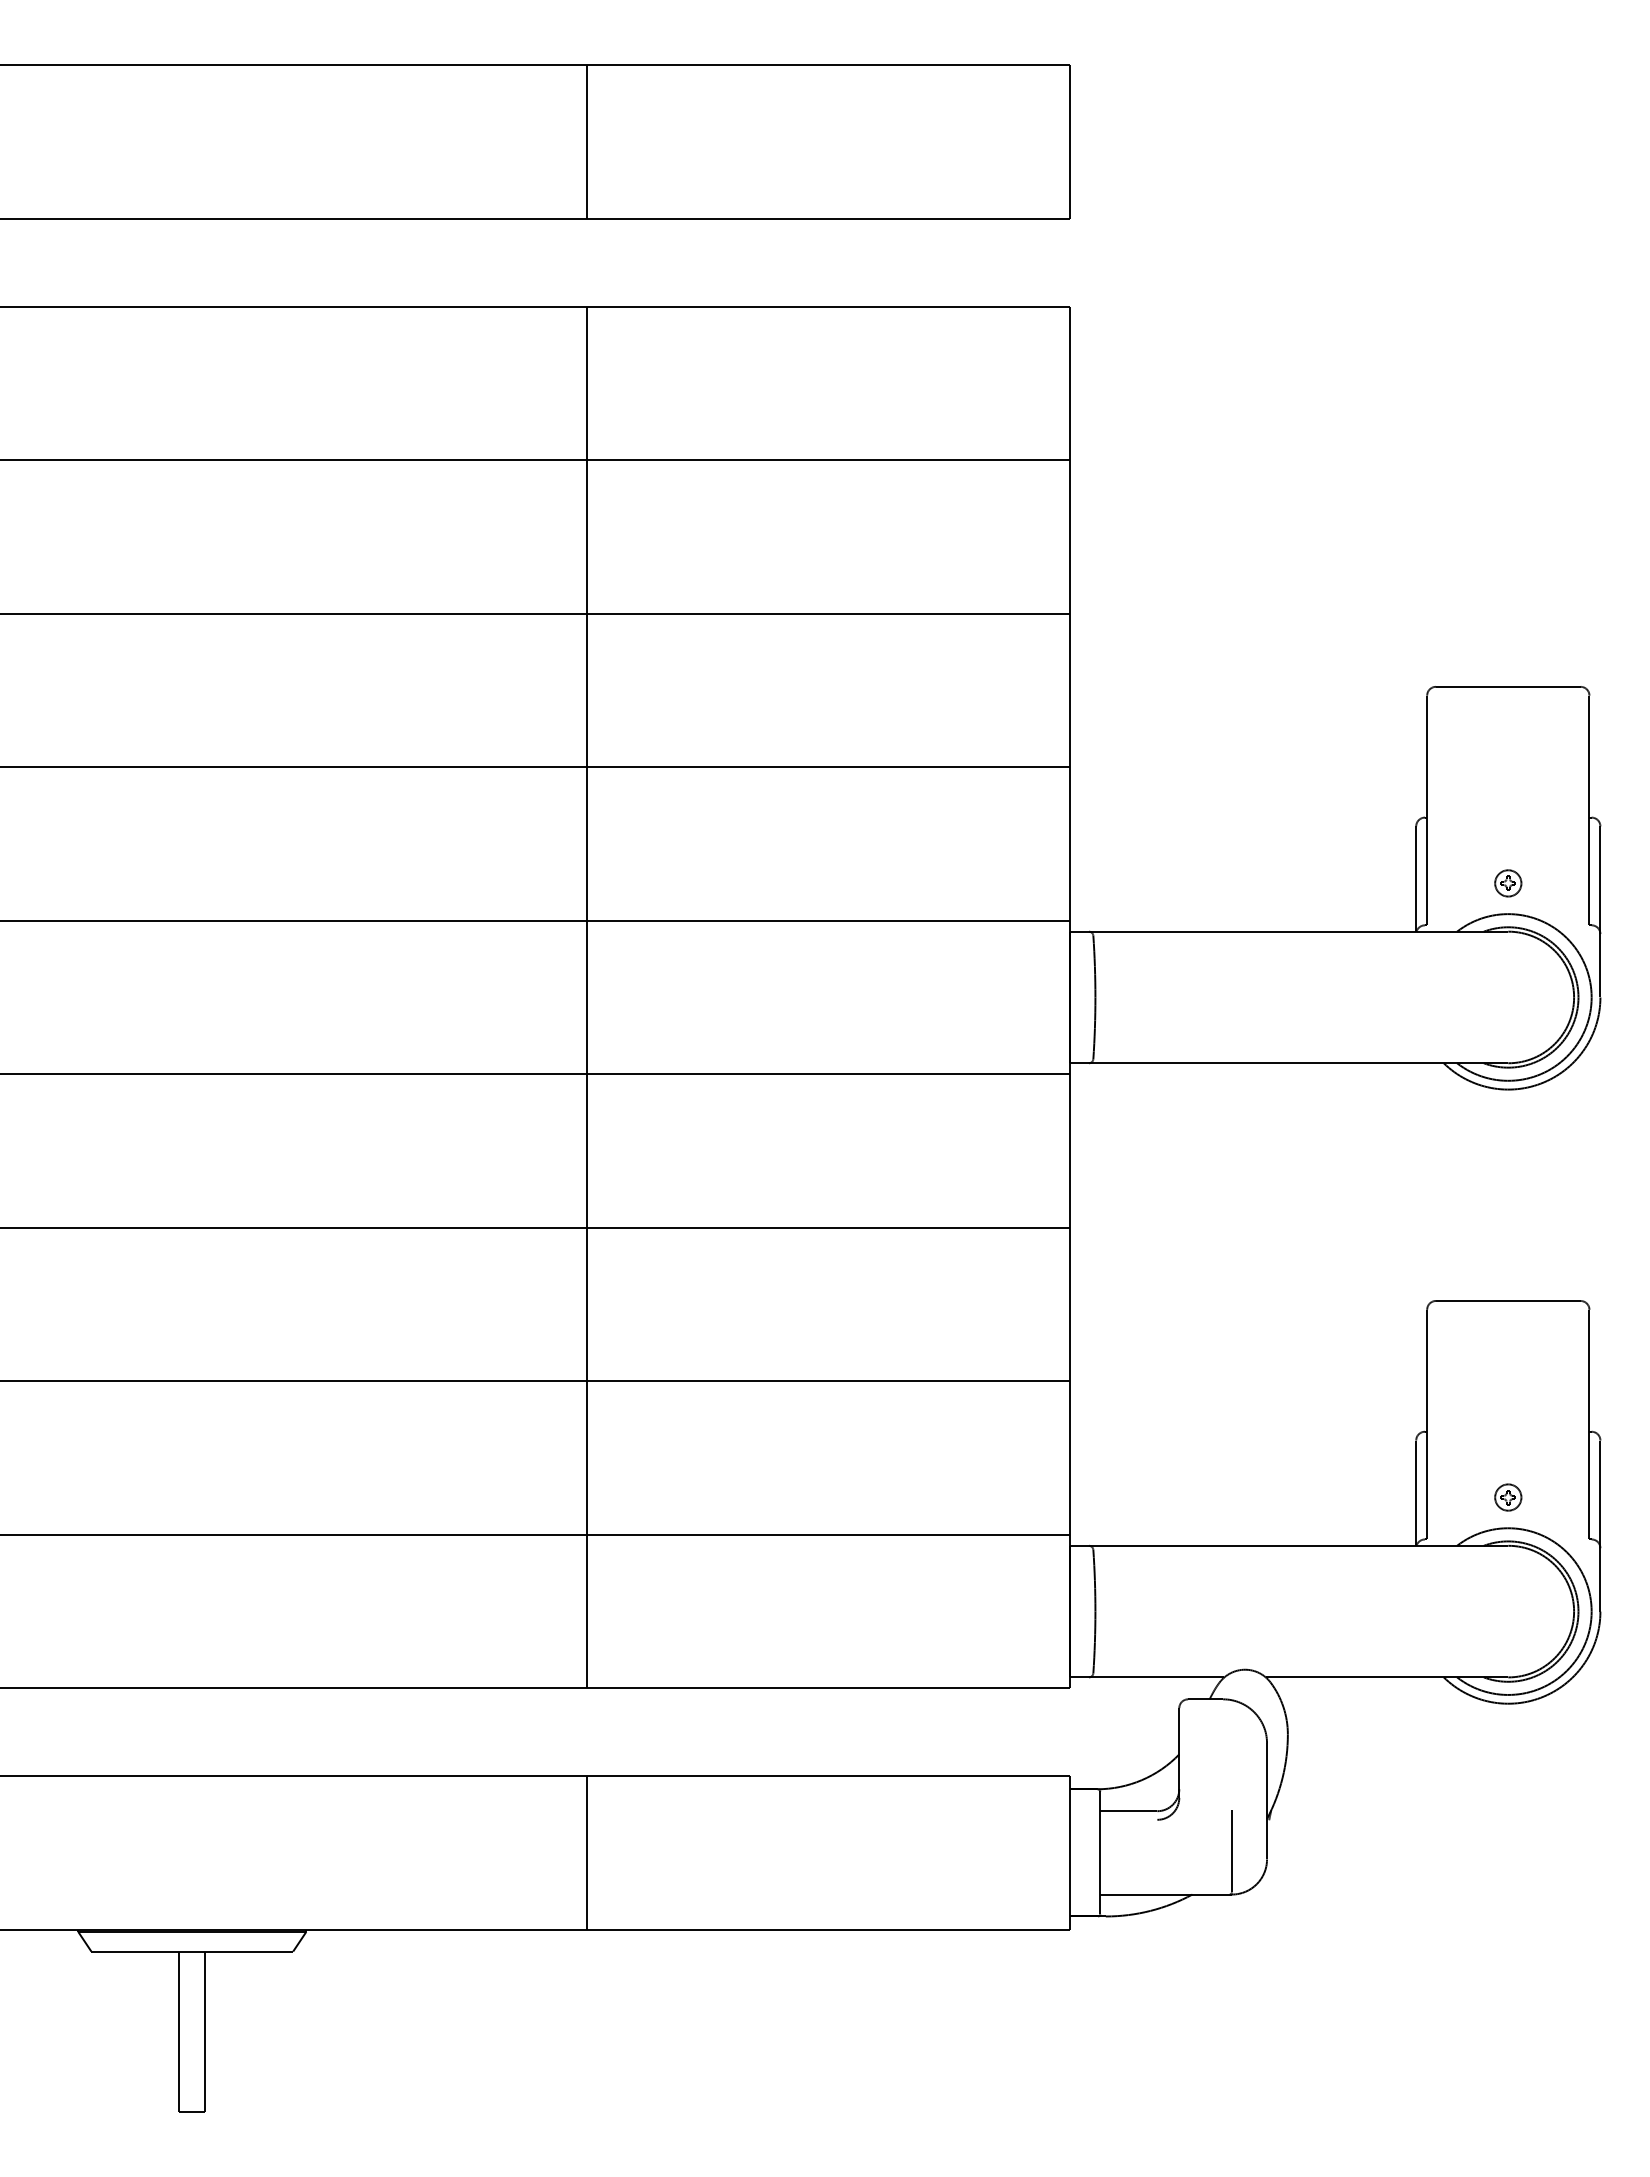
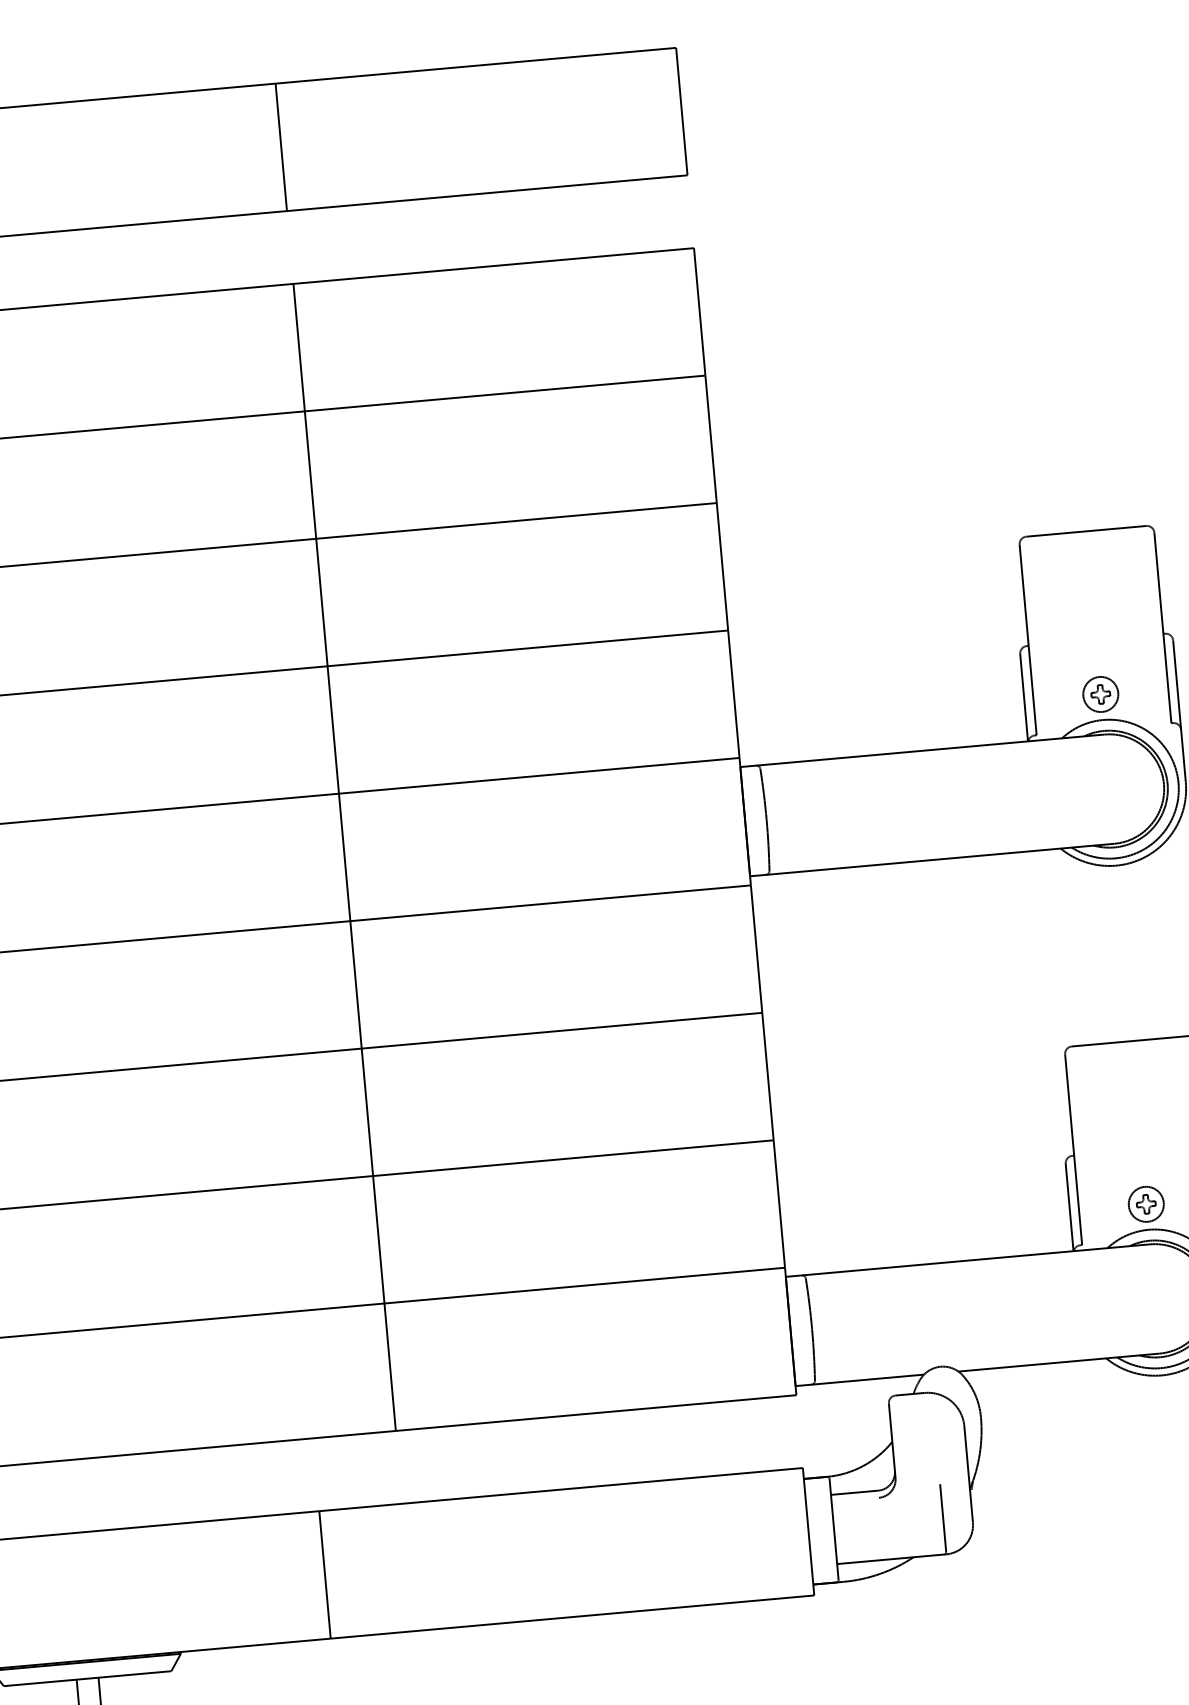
part: (1508, 883) -> (1101, 694), size x1.6
part: (1508, 1497) -> (1146, 1204), size x1.6
line: (587, 1852) -> (325, 1574), moved

